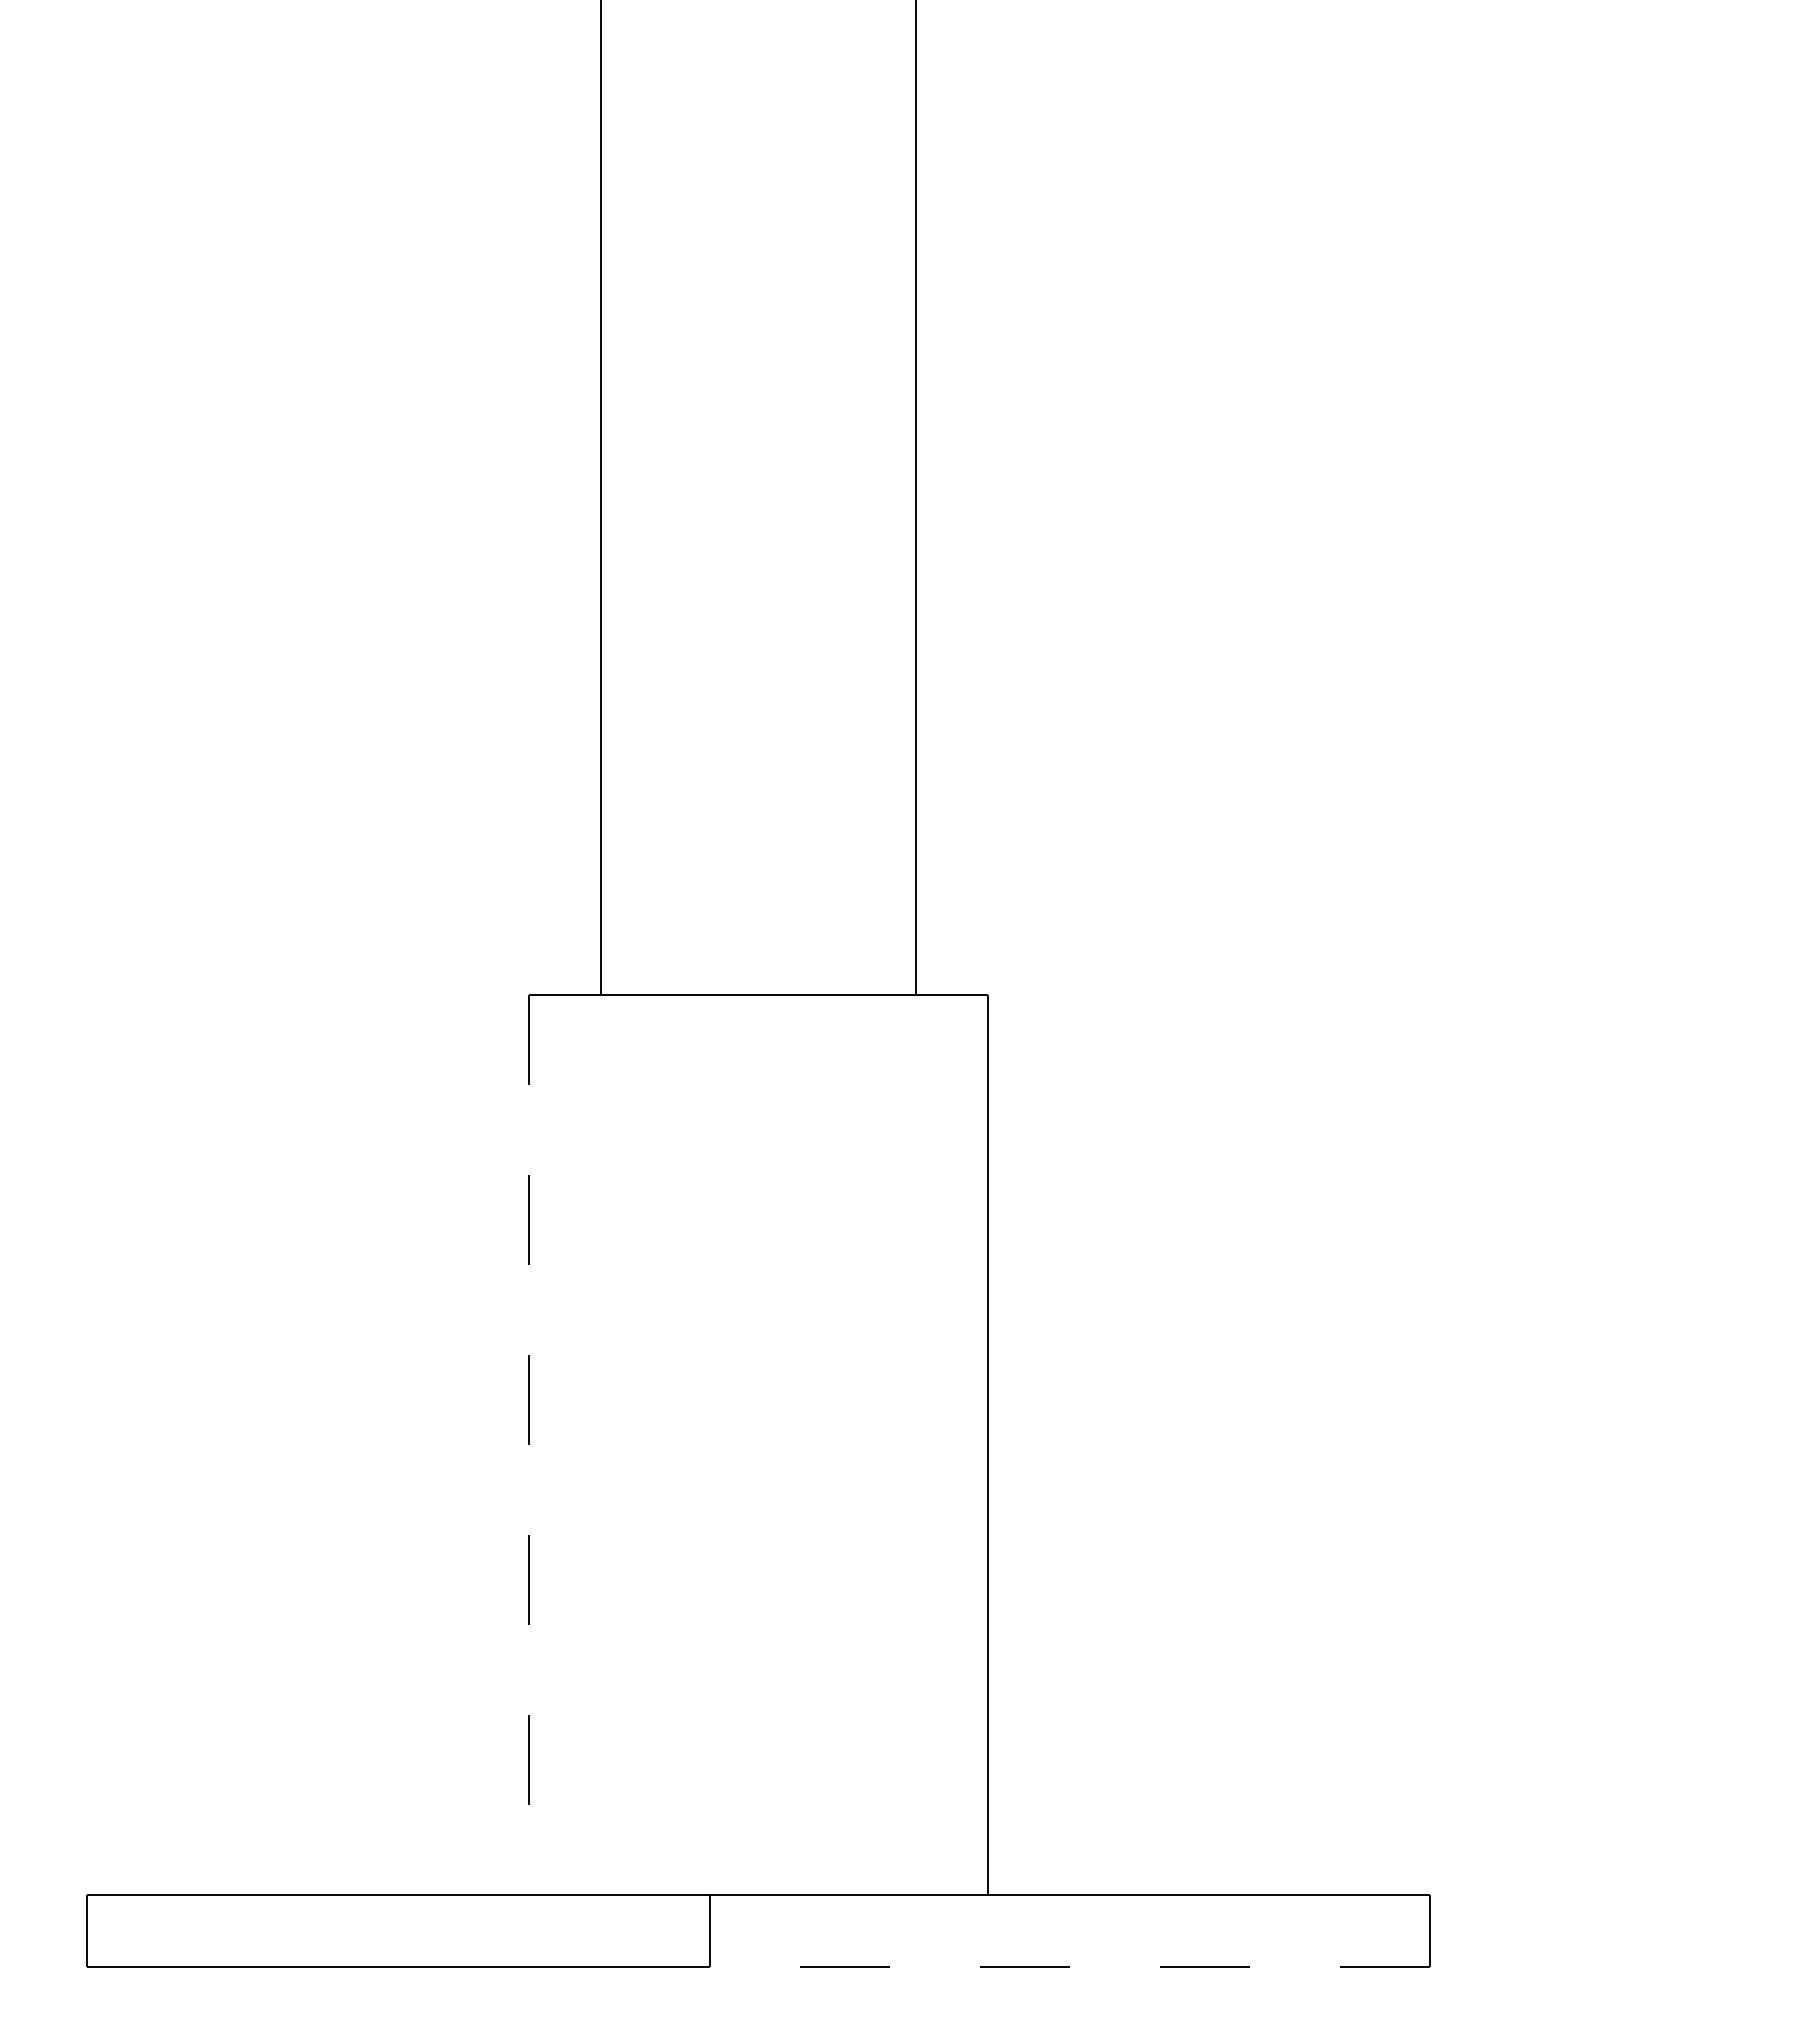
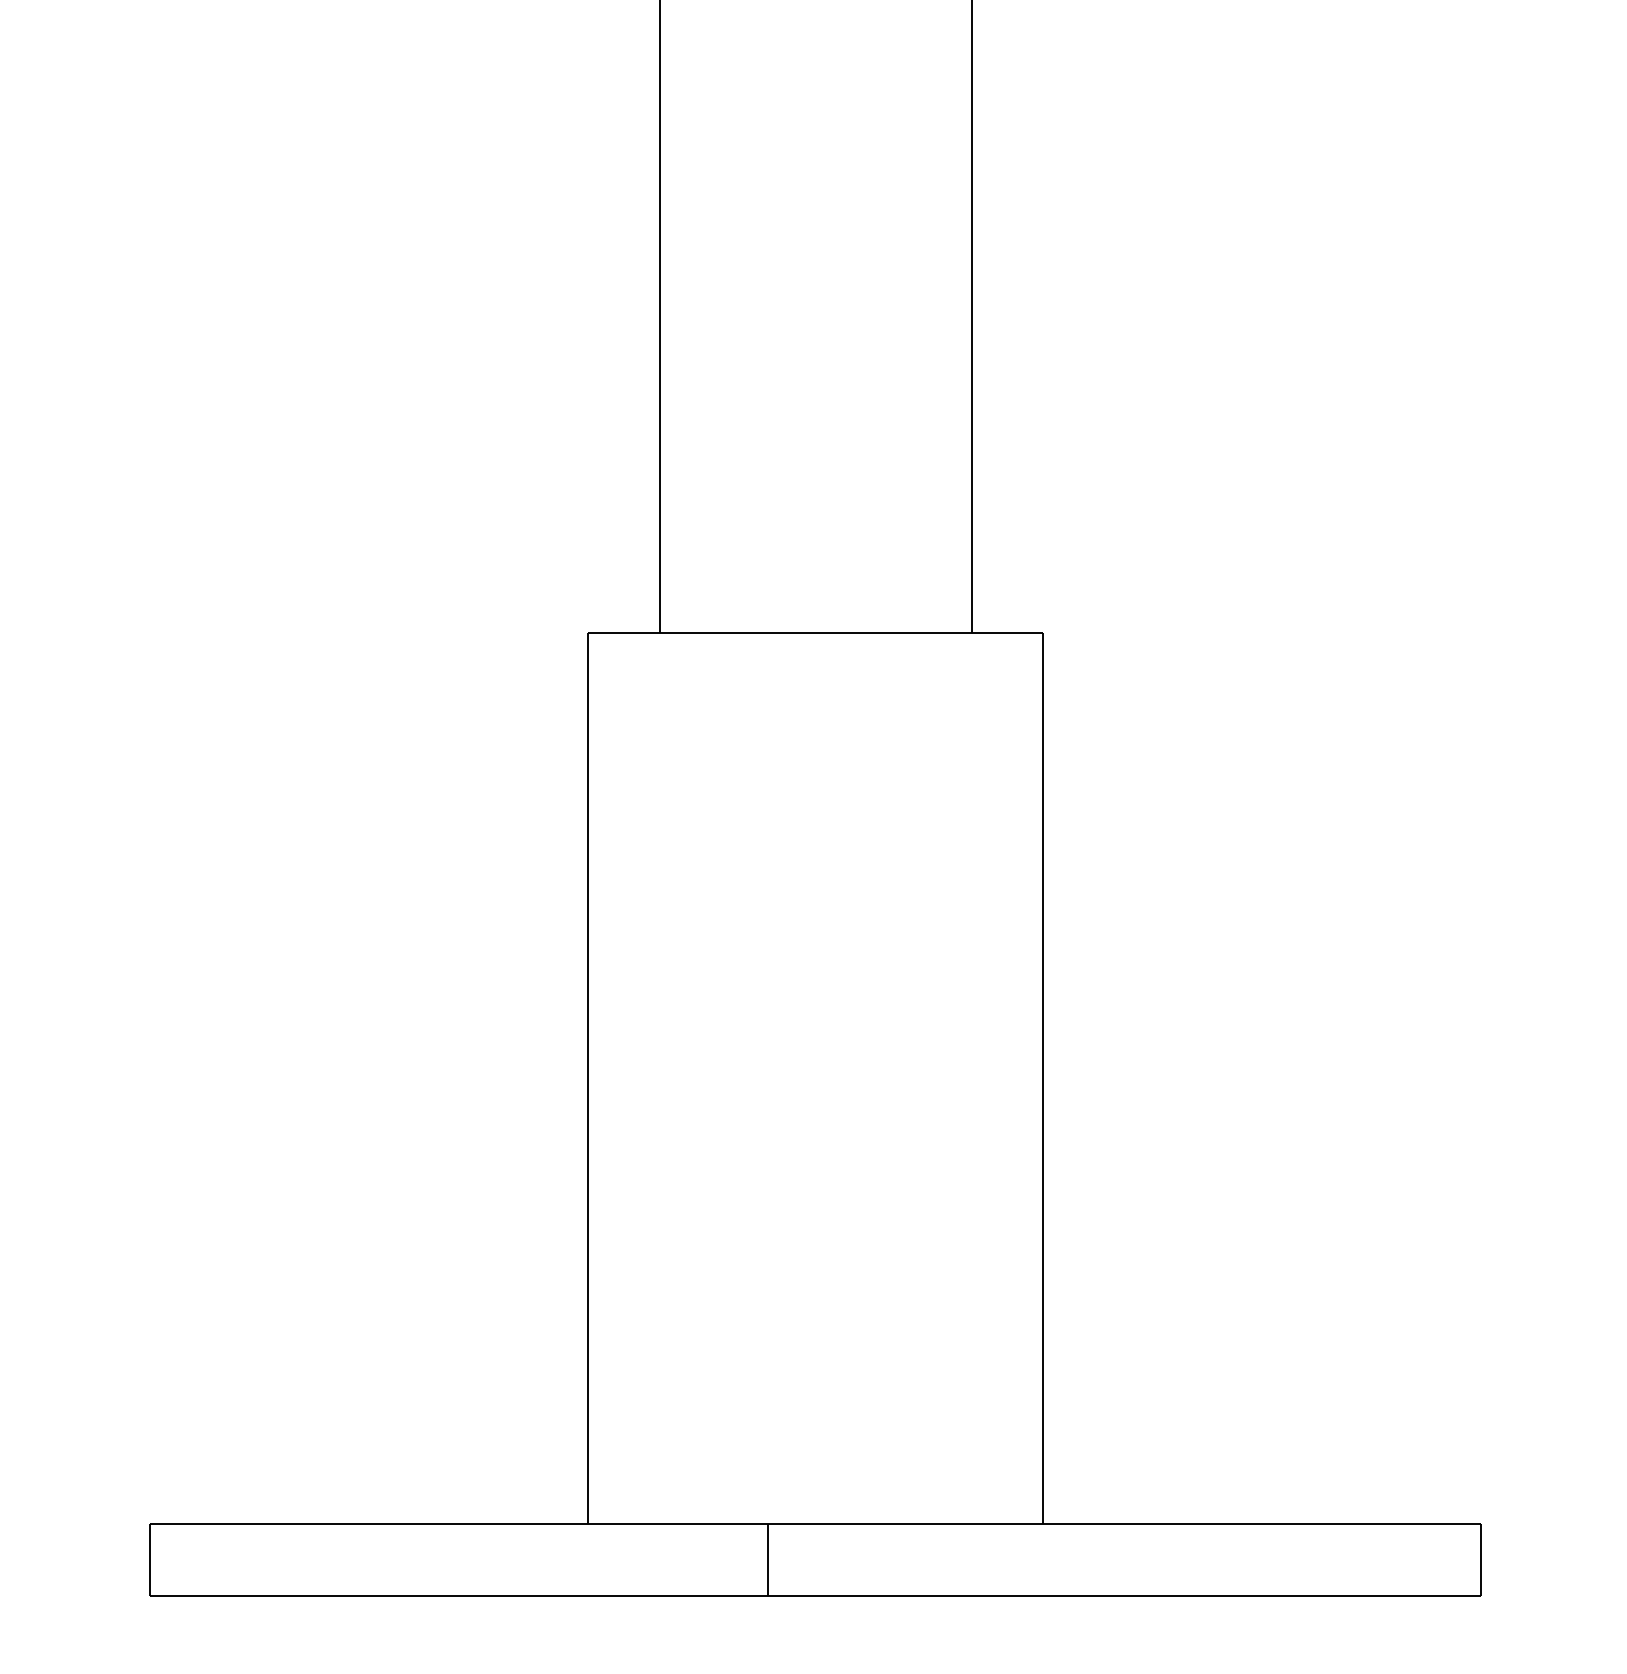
line: (528, 1445) -> (587, 1078), dashed -> solid
line: (1070, 1966) -> (1125, 1595), dashed -> solid

